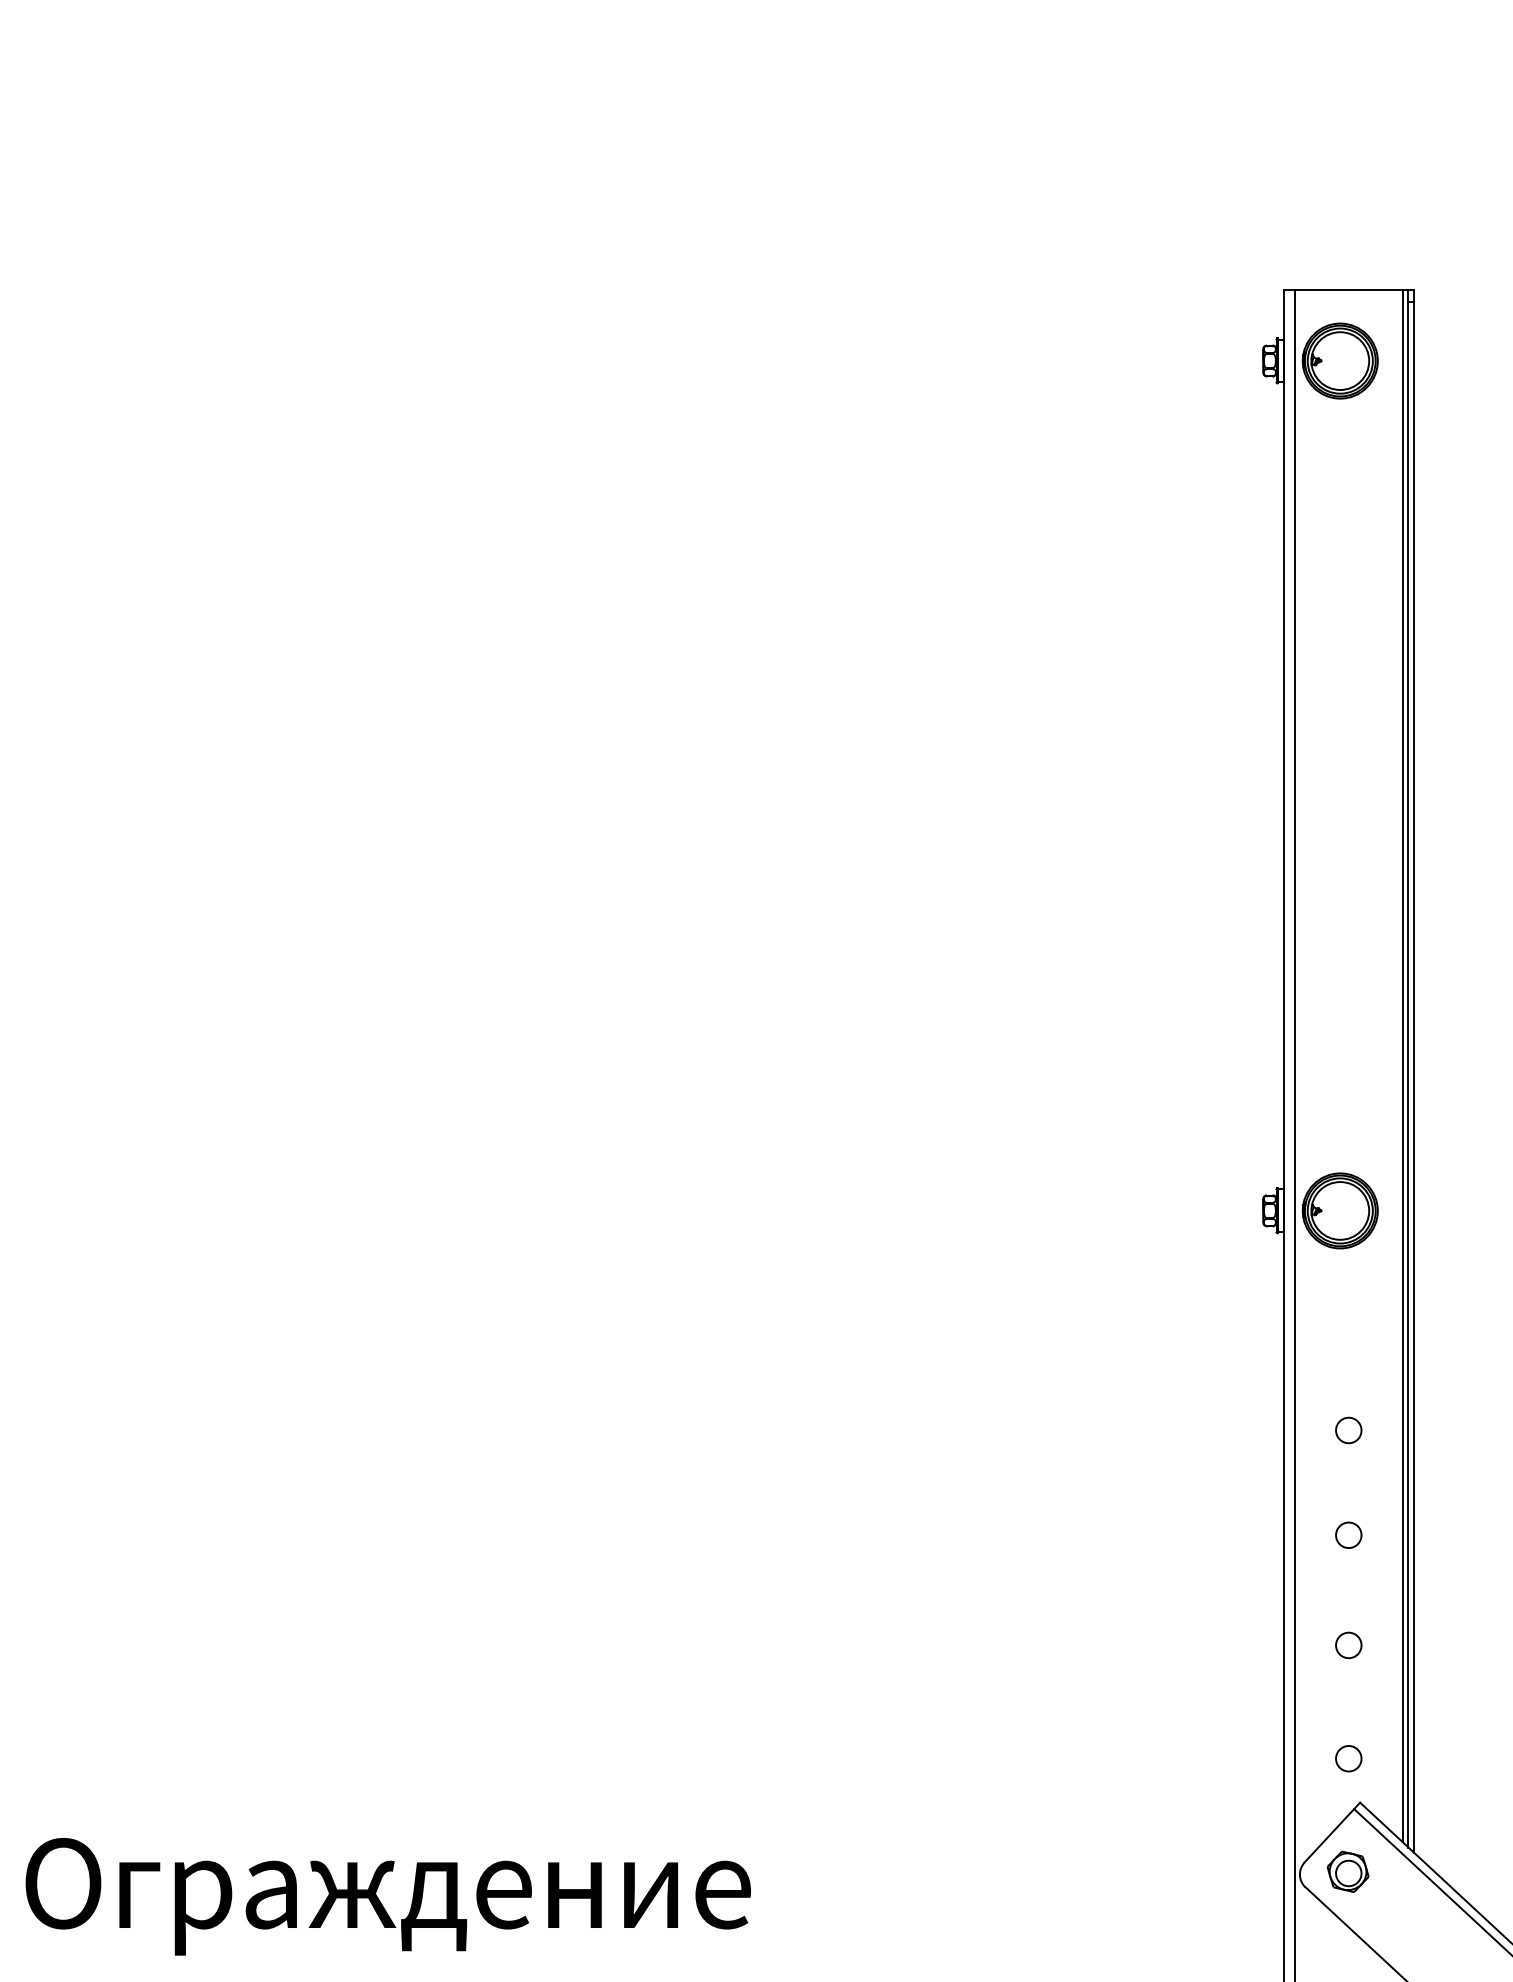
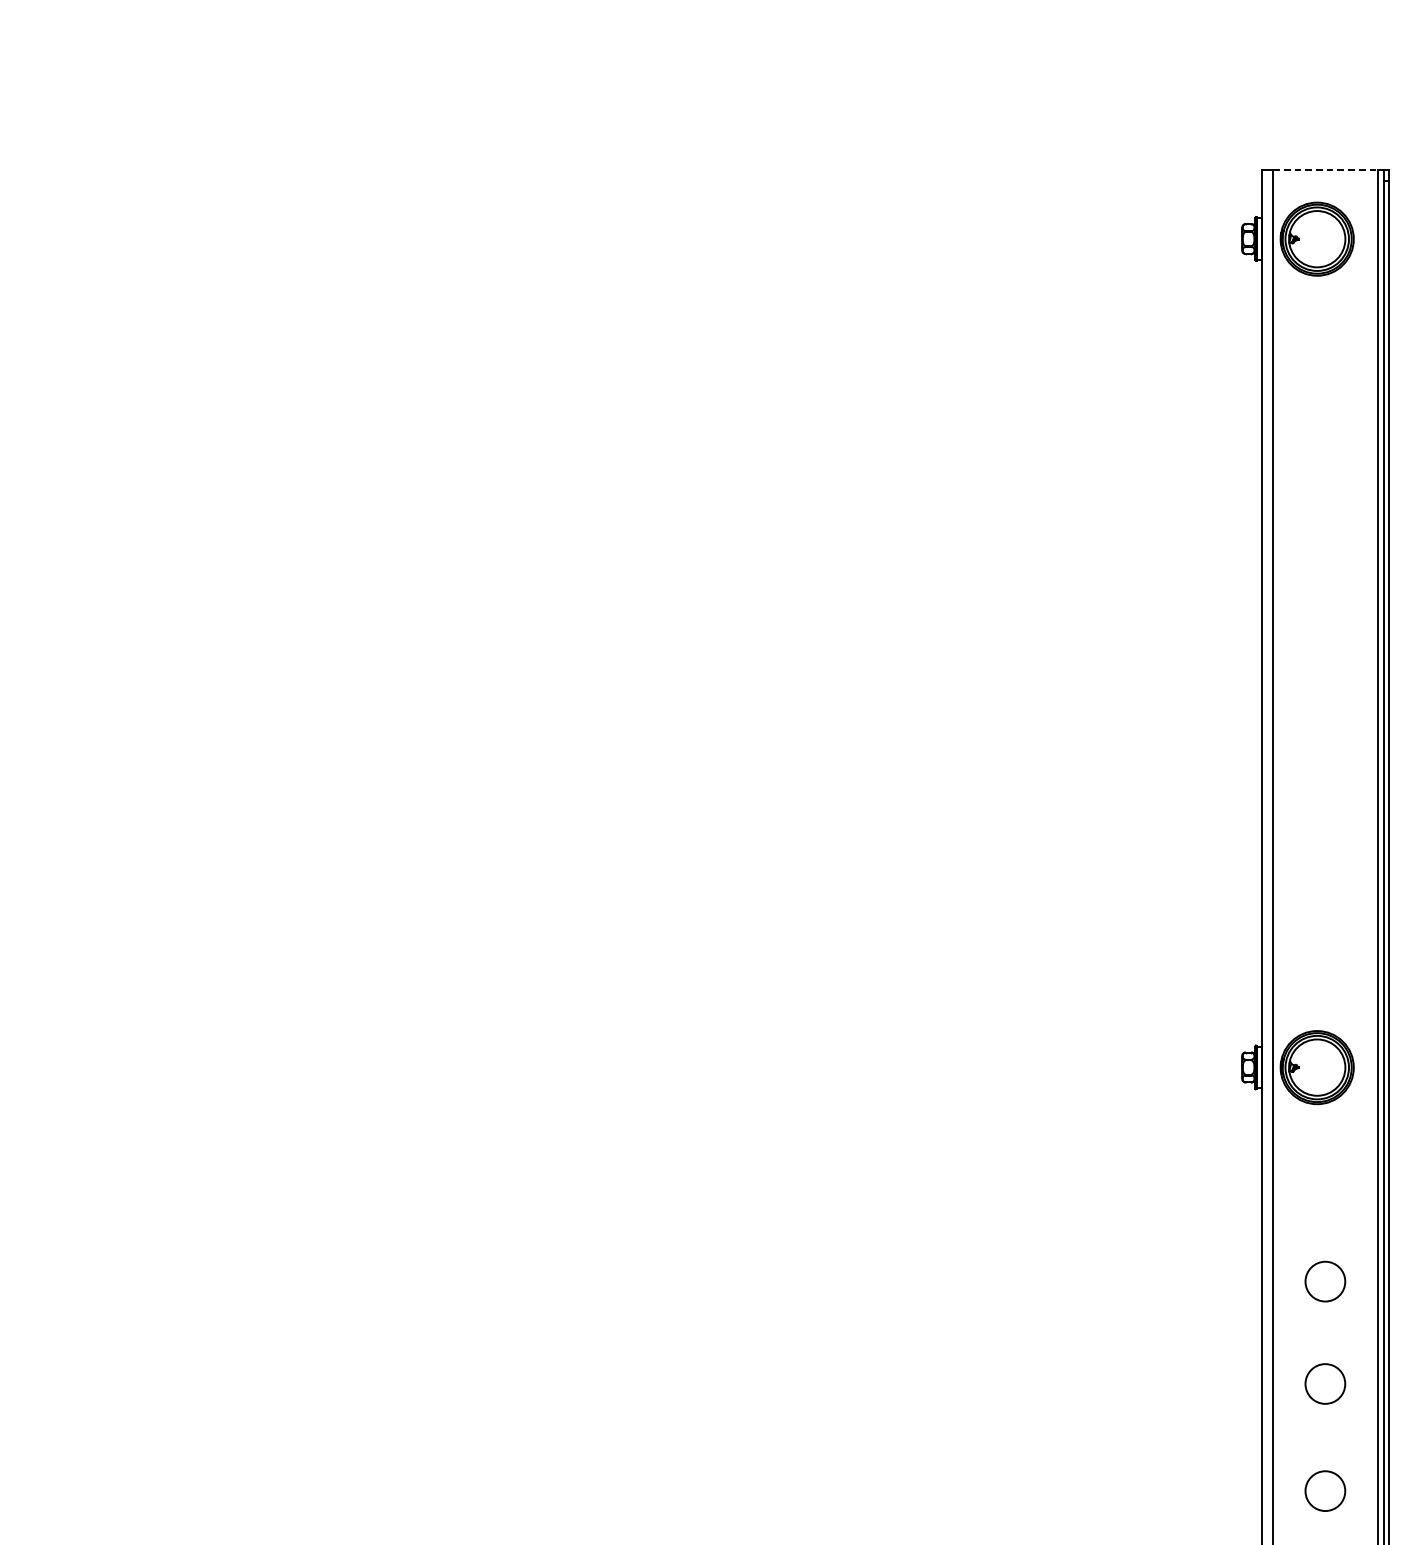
line: (1348, 290) -> (1325, 170), solid -> dashed
circle: (1348, 1430) -> (1325, 1281), size x1.6
circle: (1348, 1534) -> (1325, 1383), size x1.6
circle: (1348, 1645) -> (1325, 1491), size x1.6

